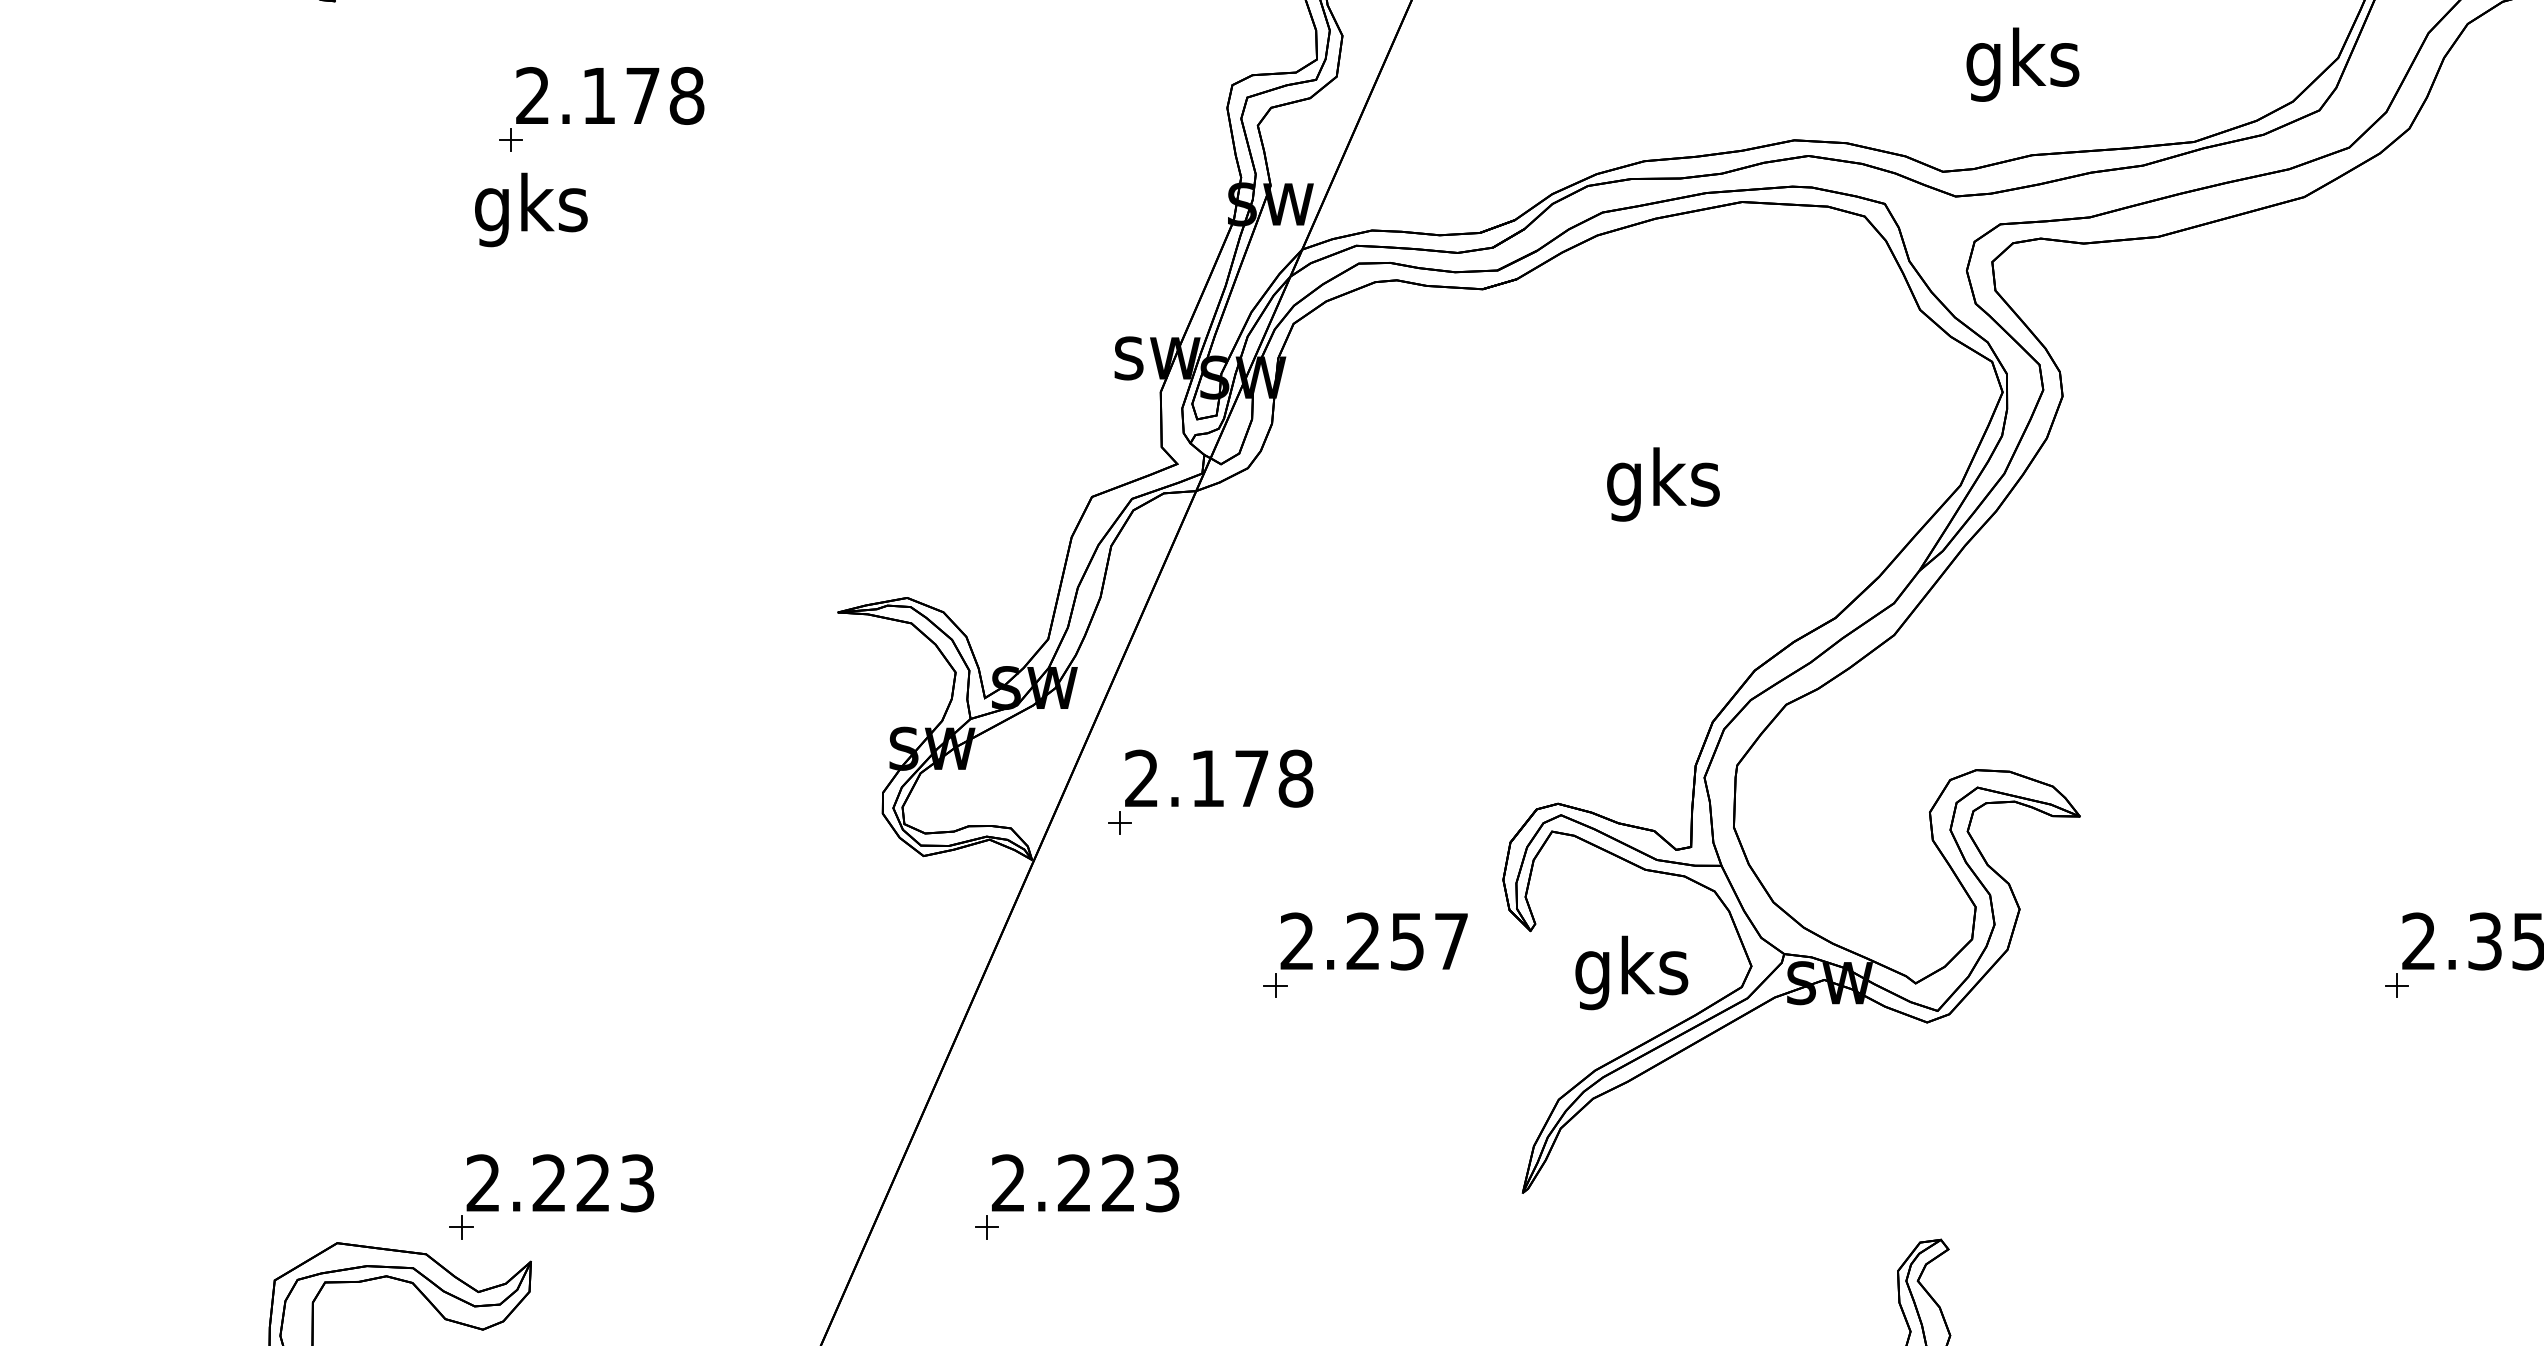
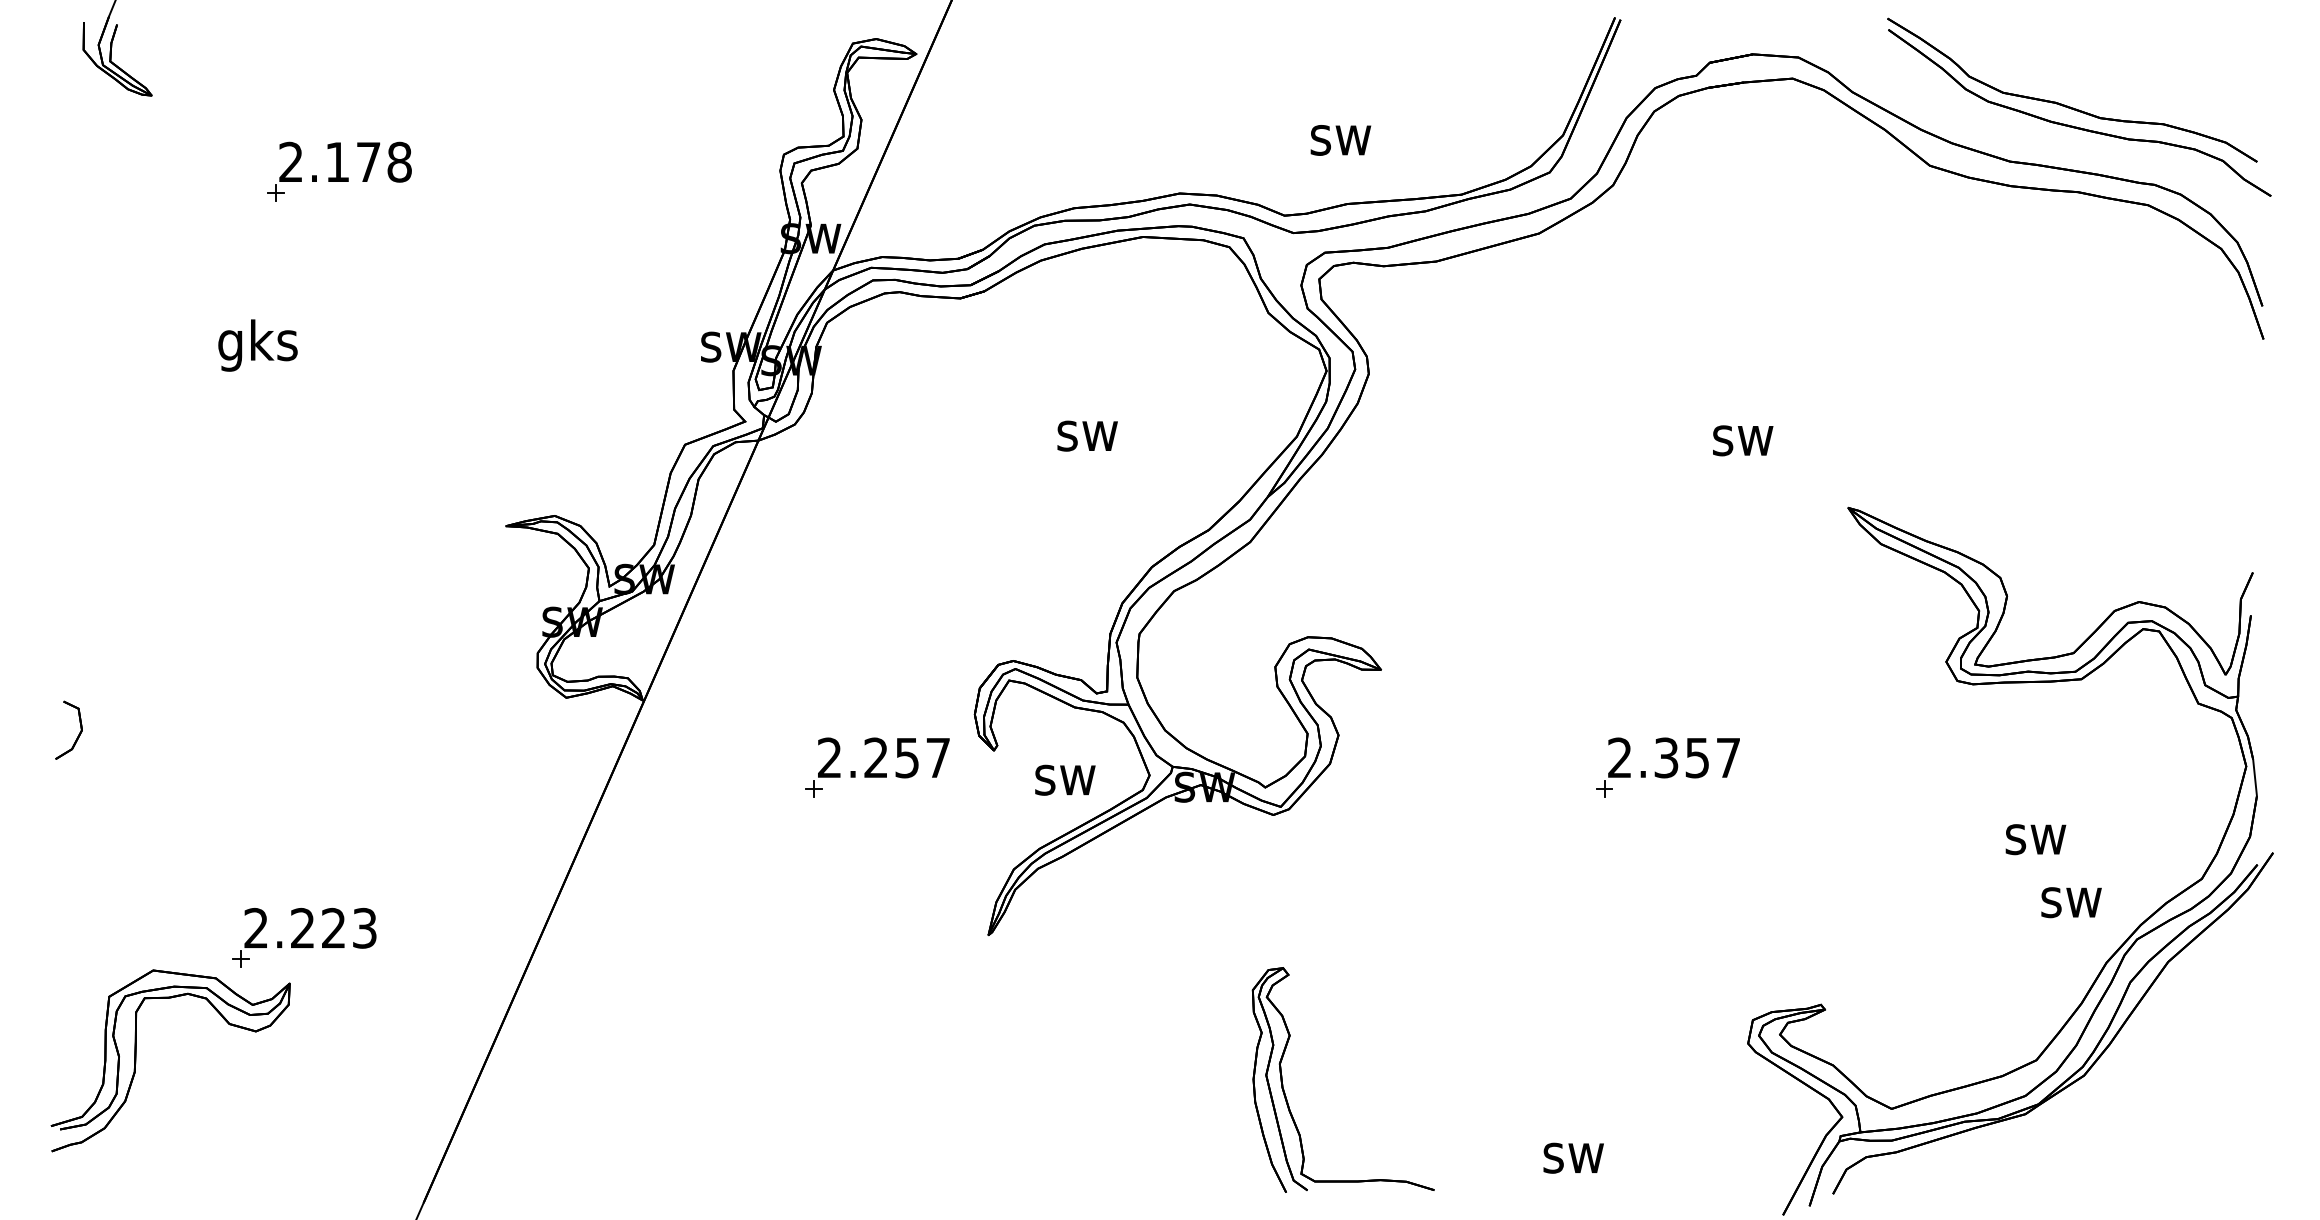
text: (2022, 65) -> (1340, 140), gks -> sw
text: (530, 209) -> (257, 345), moved
text: (1663, 483) -> (1087, 435), gks -> sw
part: (1210, 791) -> (768, 652), removed
part: (231, 908) -> (78, 734), added
text: (1630, 973) -> (1064, 780), gks -> sw
part: (1077, 1196) -> (674, 937), removed

